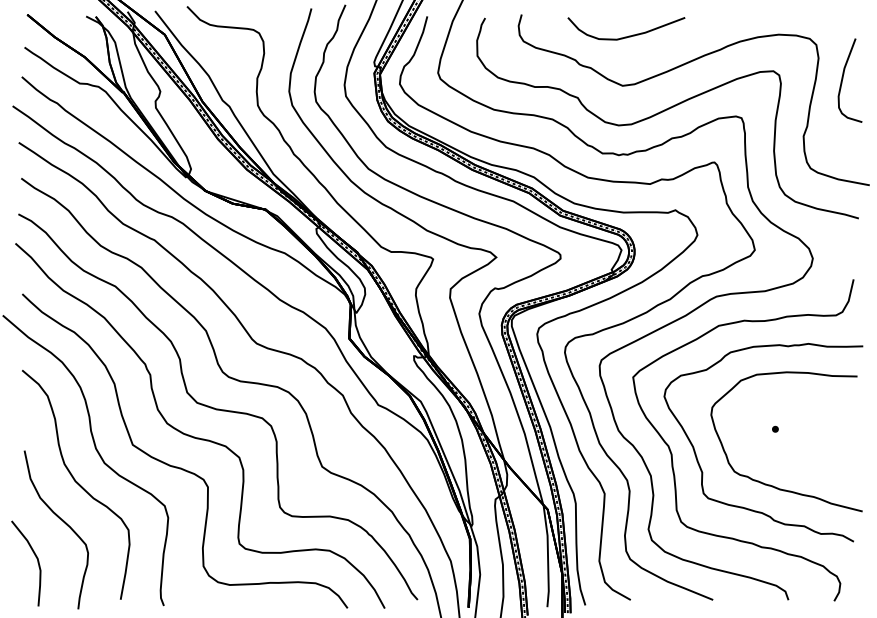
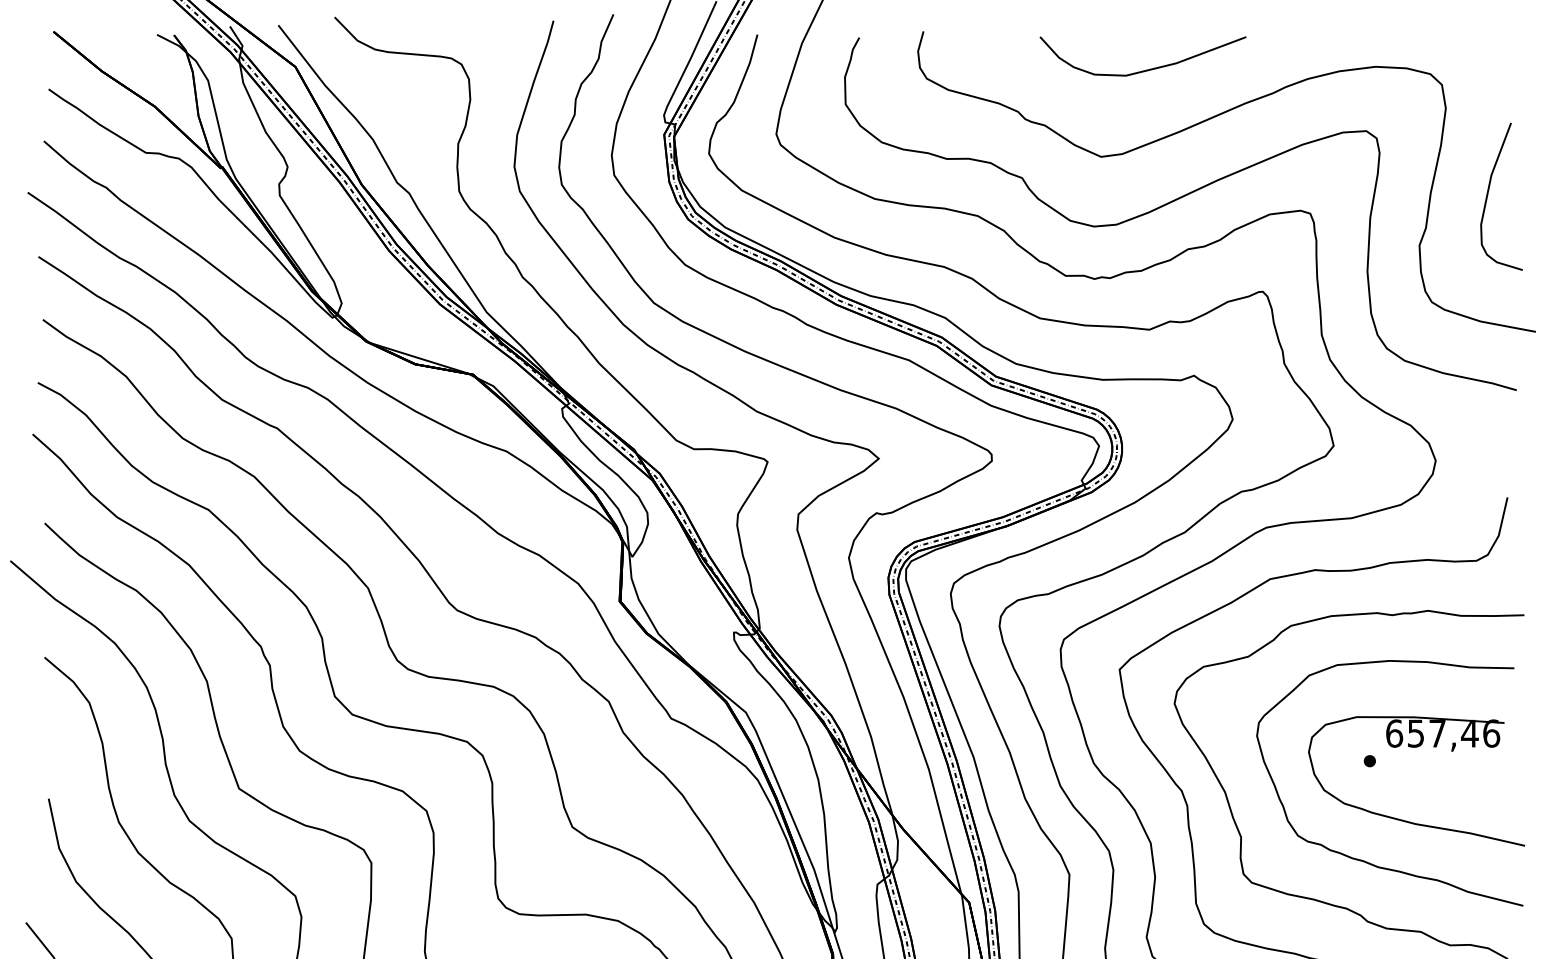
curve: (628, 35) -> (1146, 68), moved
curve: (843, 79) -> (1489, 194), moved
part: (801, 421) -> (1415, 747), added

